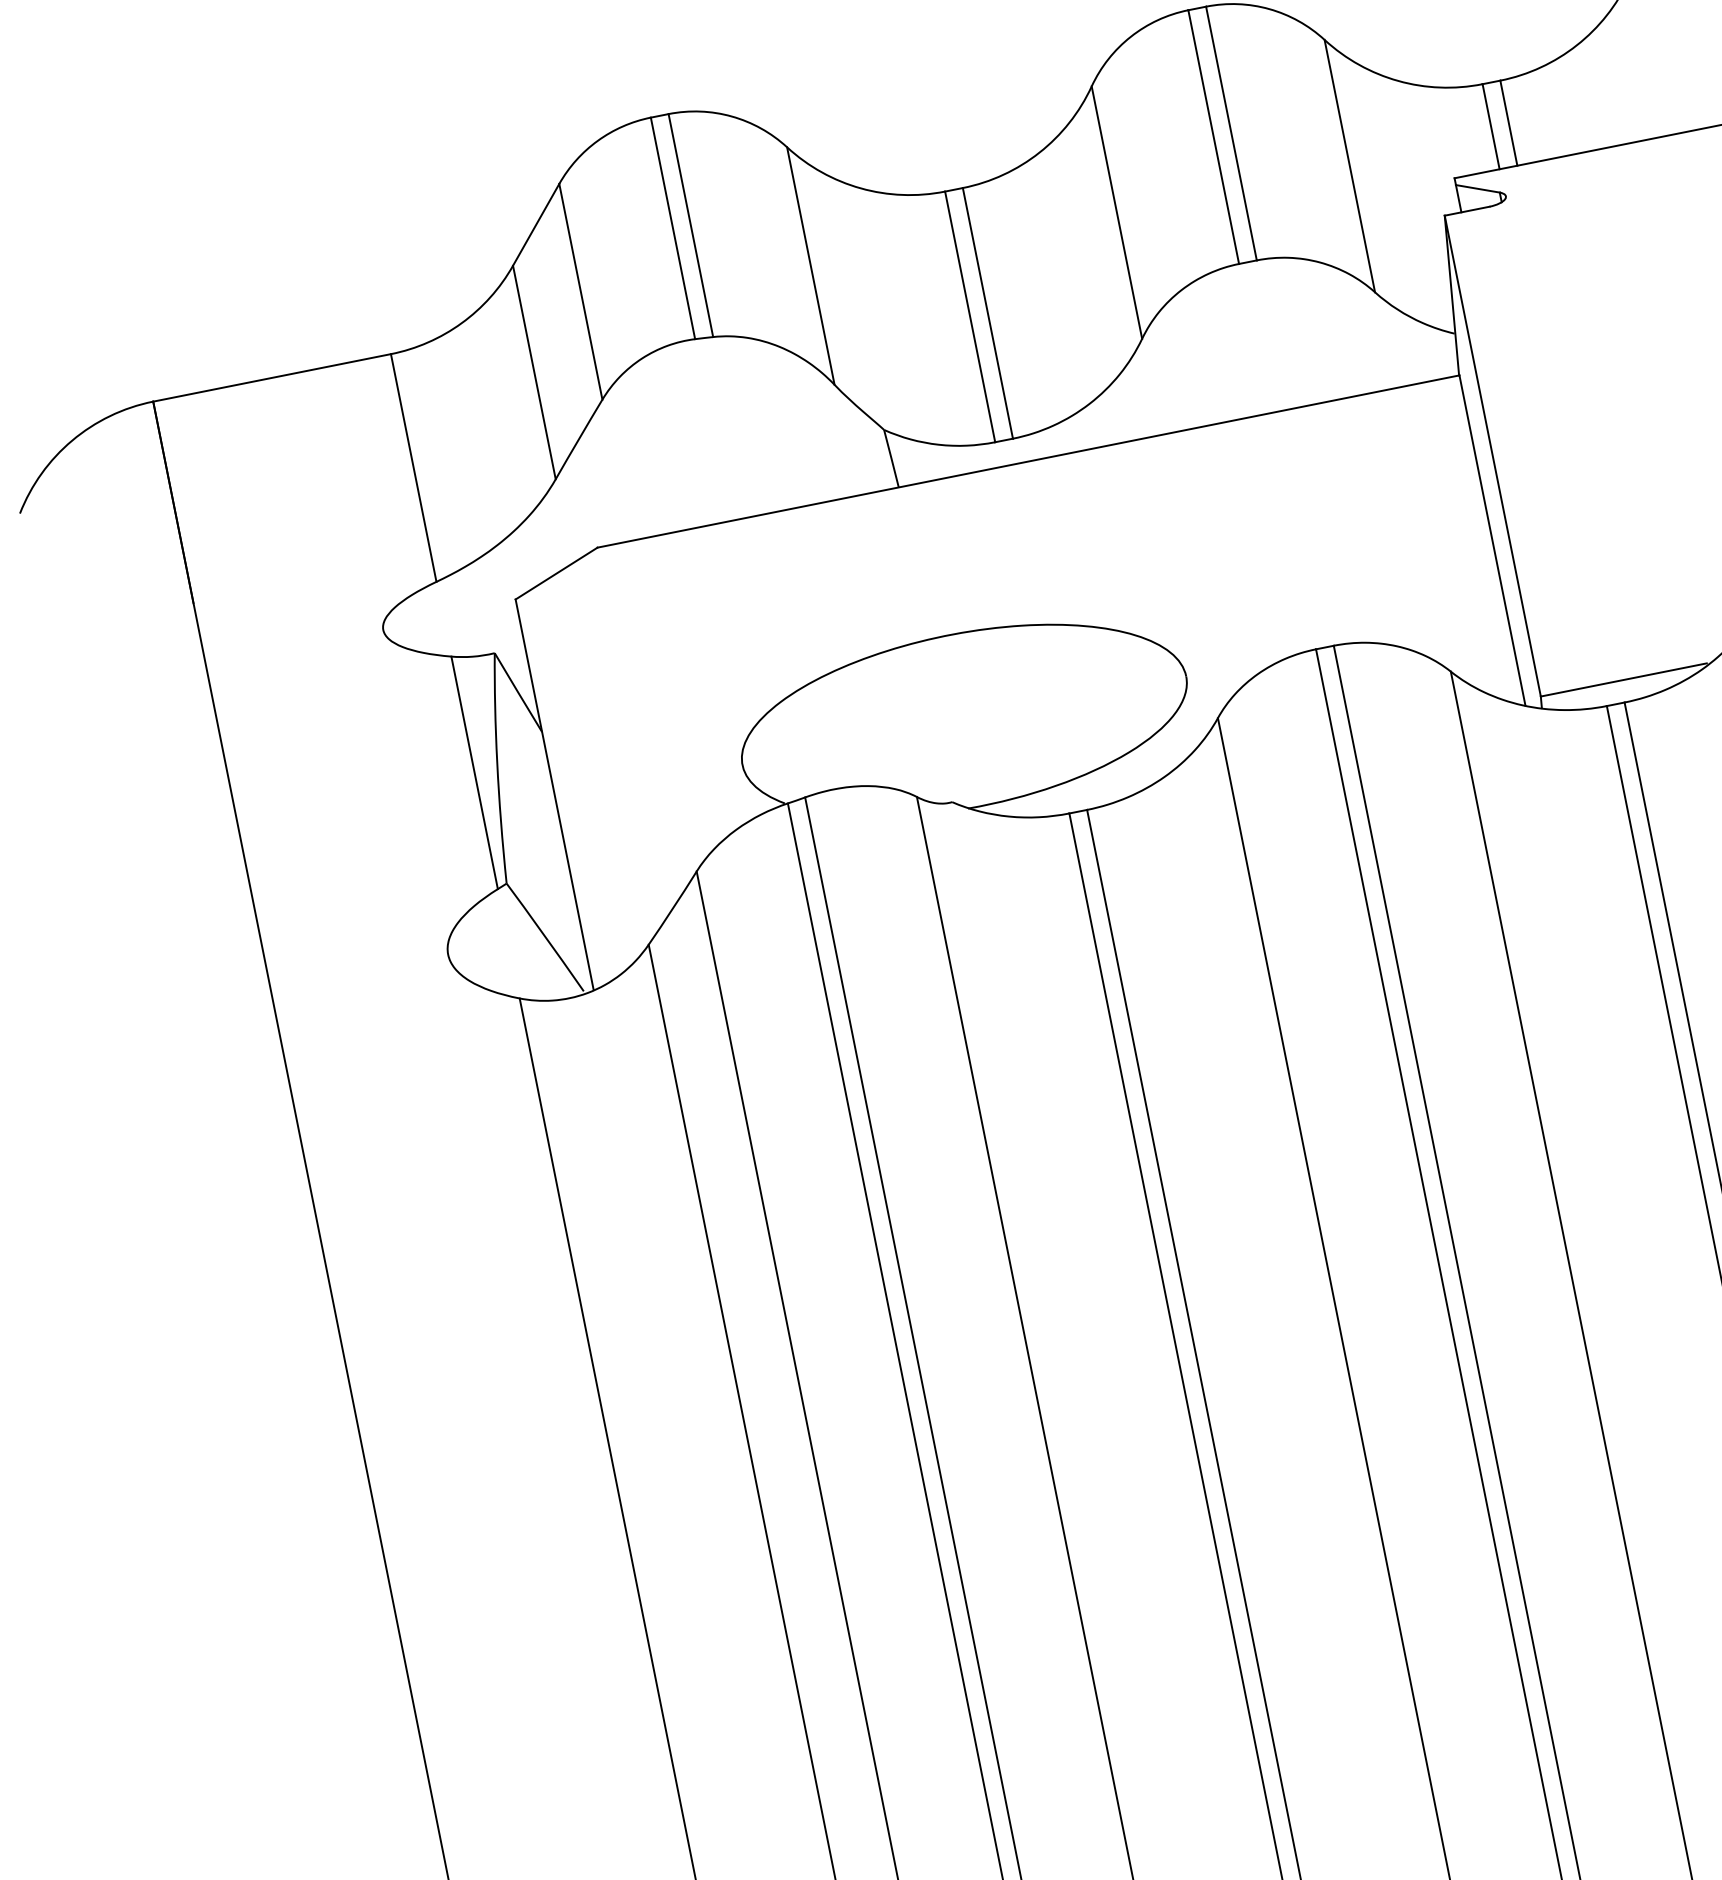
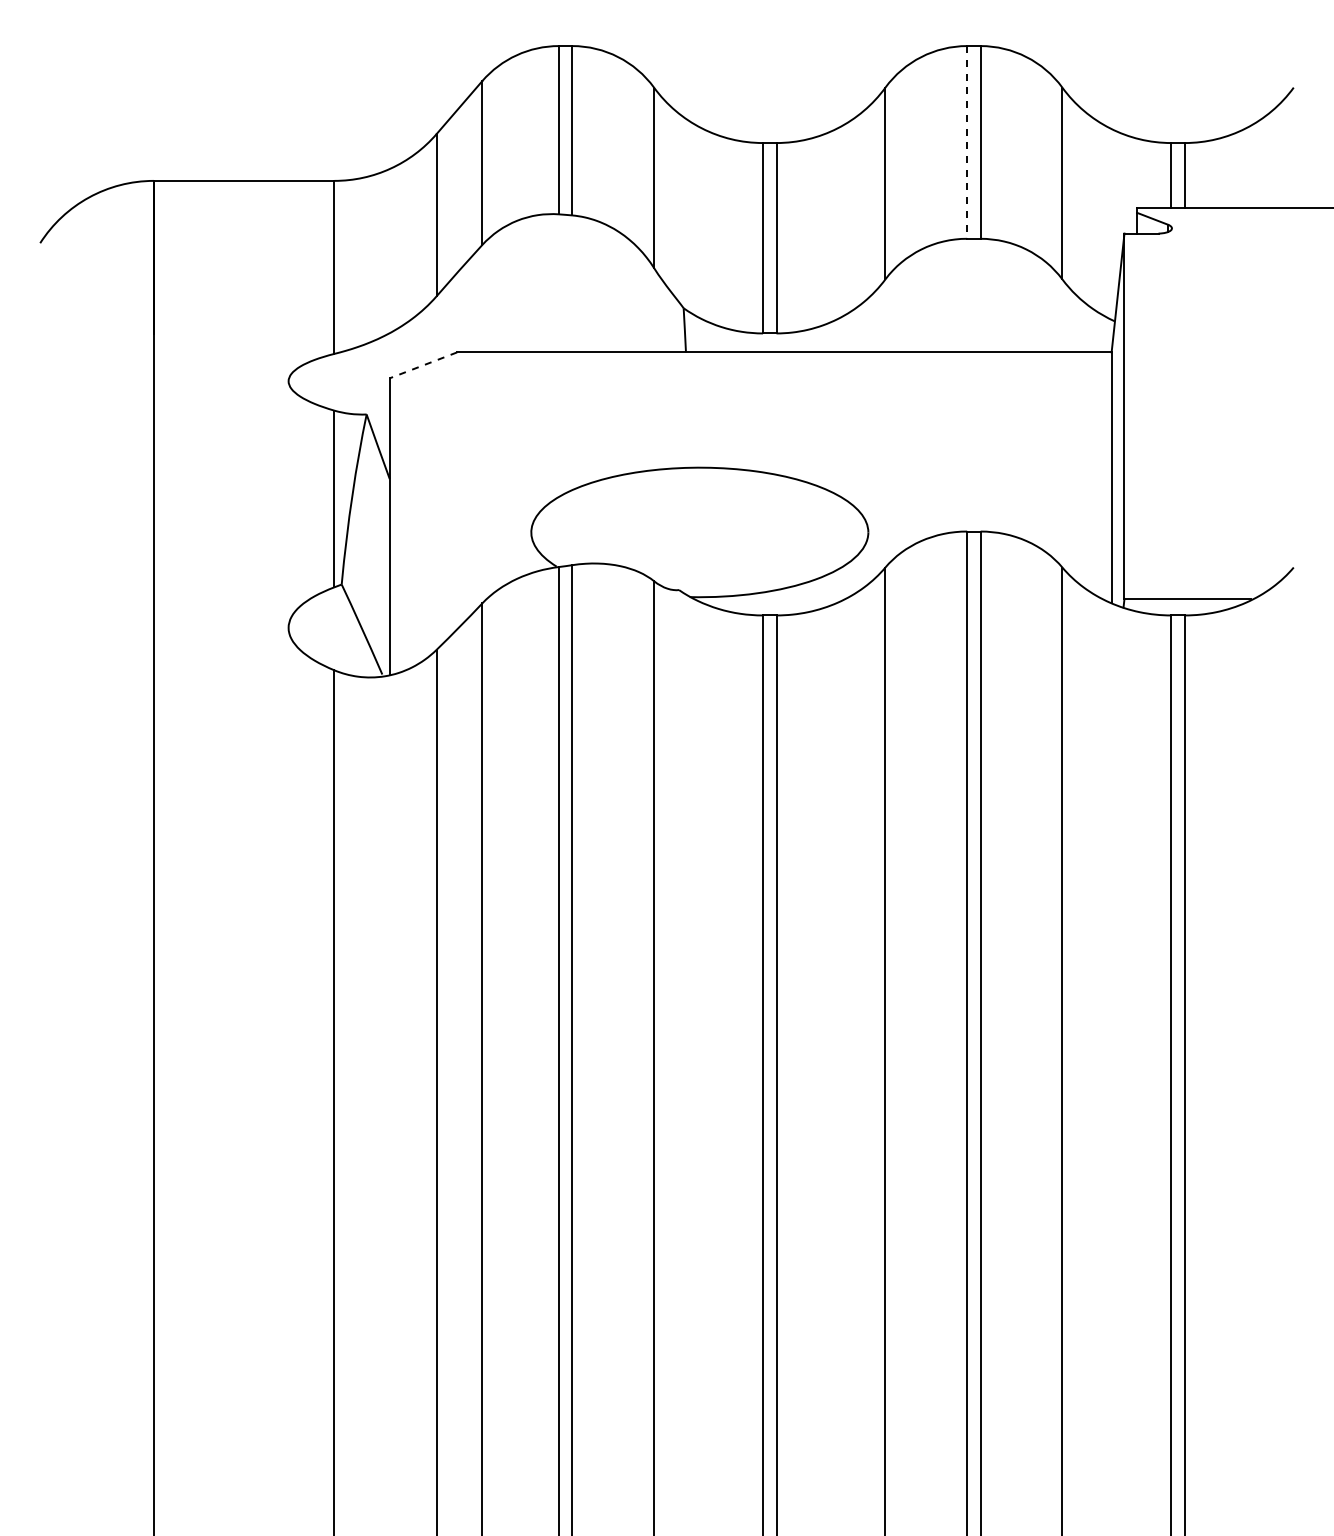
line: (1214, 137) -> (967, 142), solid -> dashed
line: (555, 574) -> (422, 365), solid -> dashed

